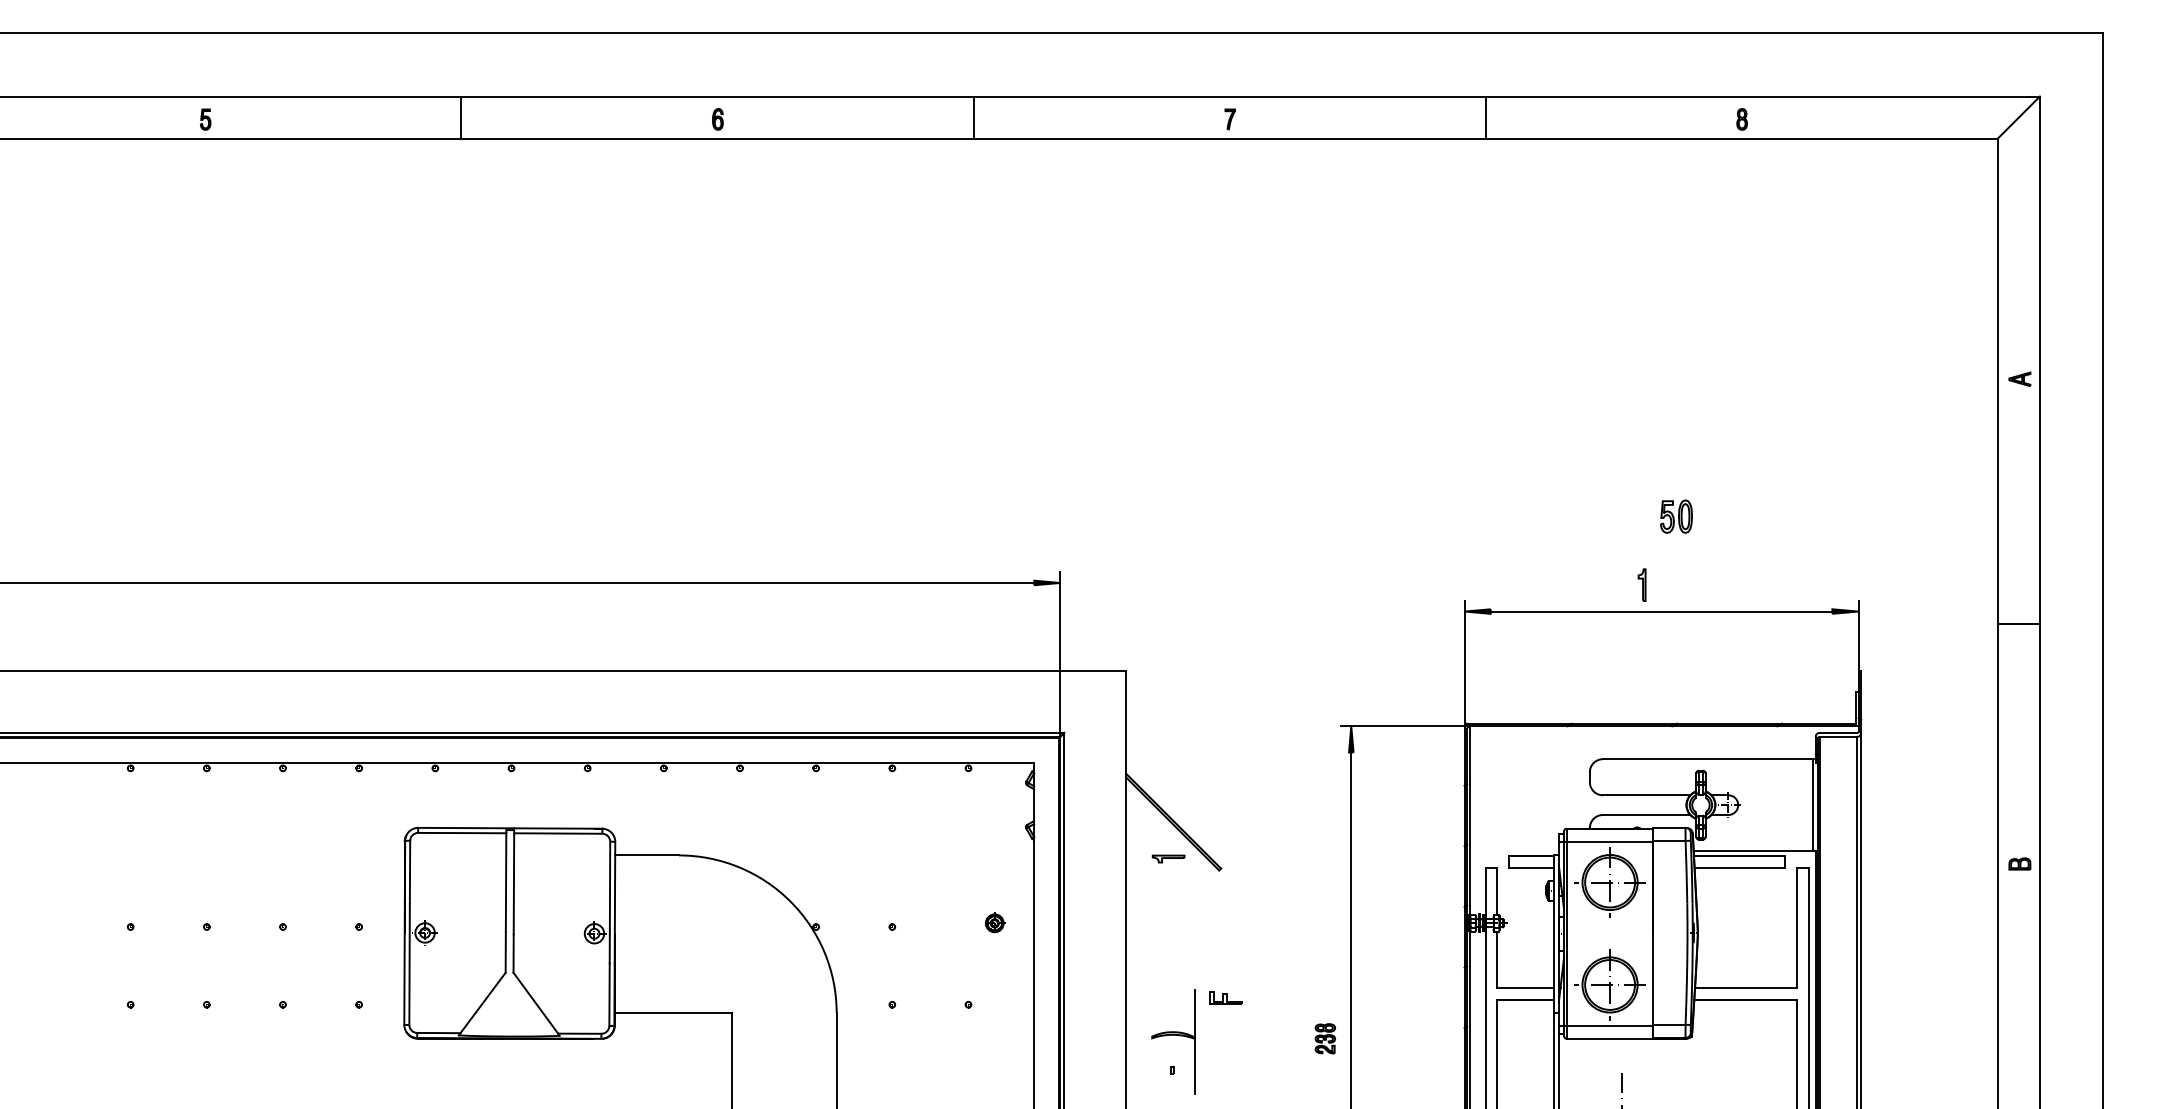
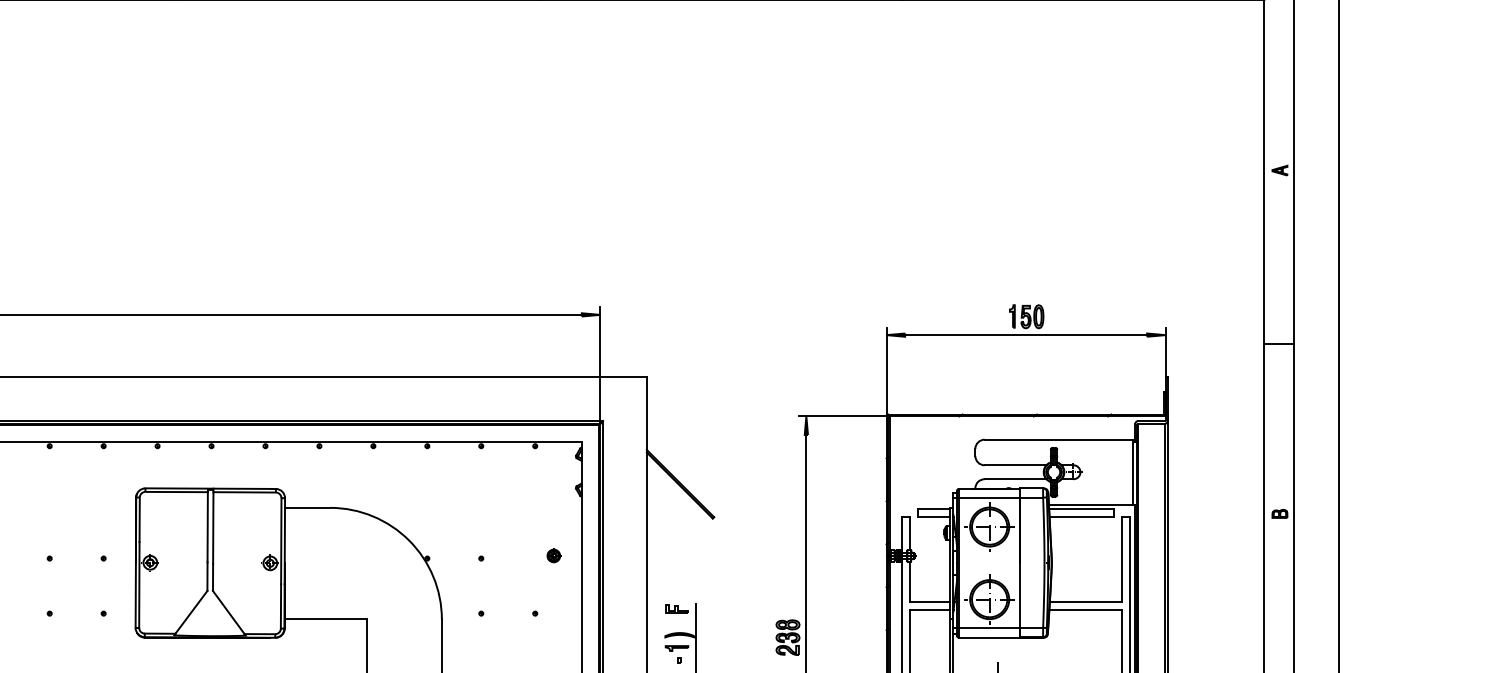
part: (1676, 516) -> (1032, 316), moved
part: (1168, 858) -> (676, 648), moved
part: (1225, 997) -> (676, 608), moved
part: (1325, 1038) -> (788, 637), size x1.67

